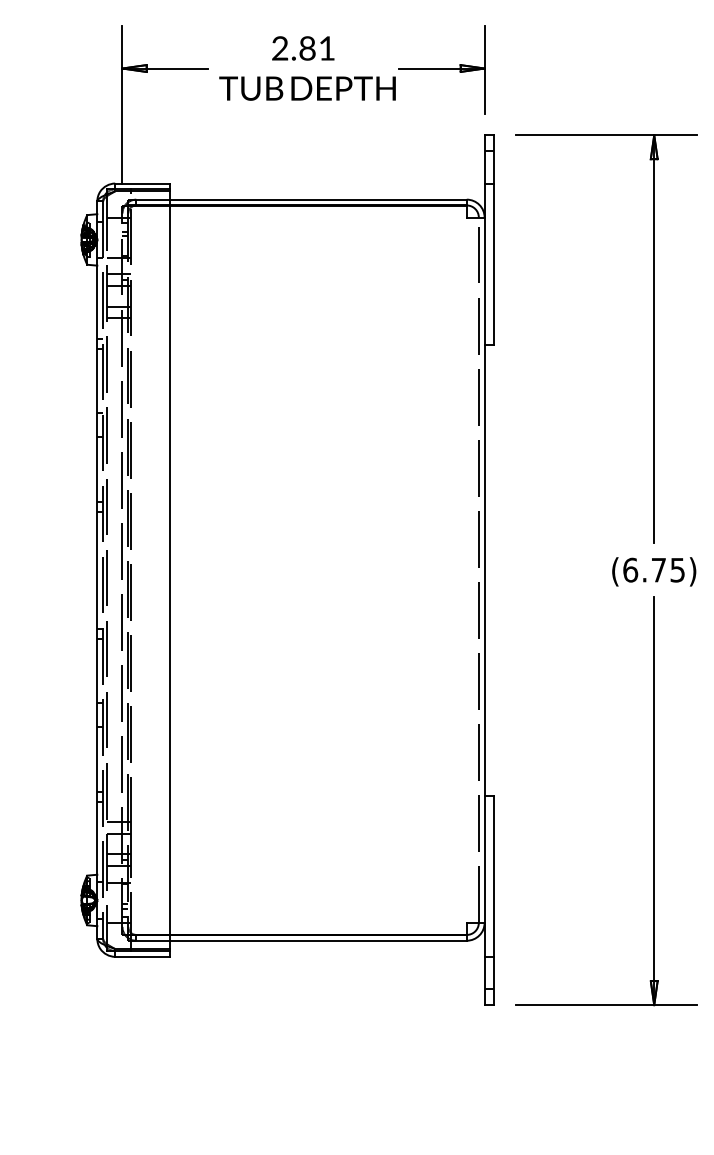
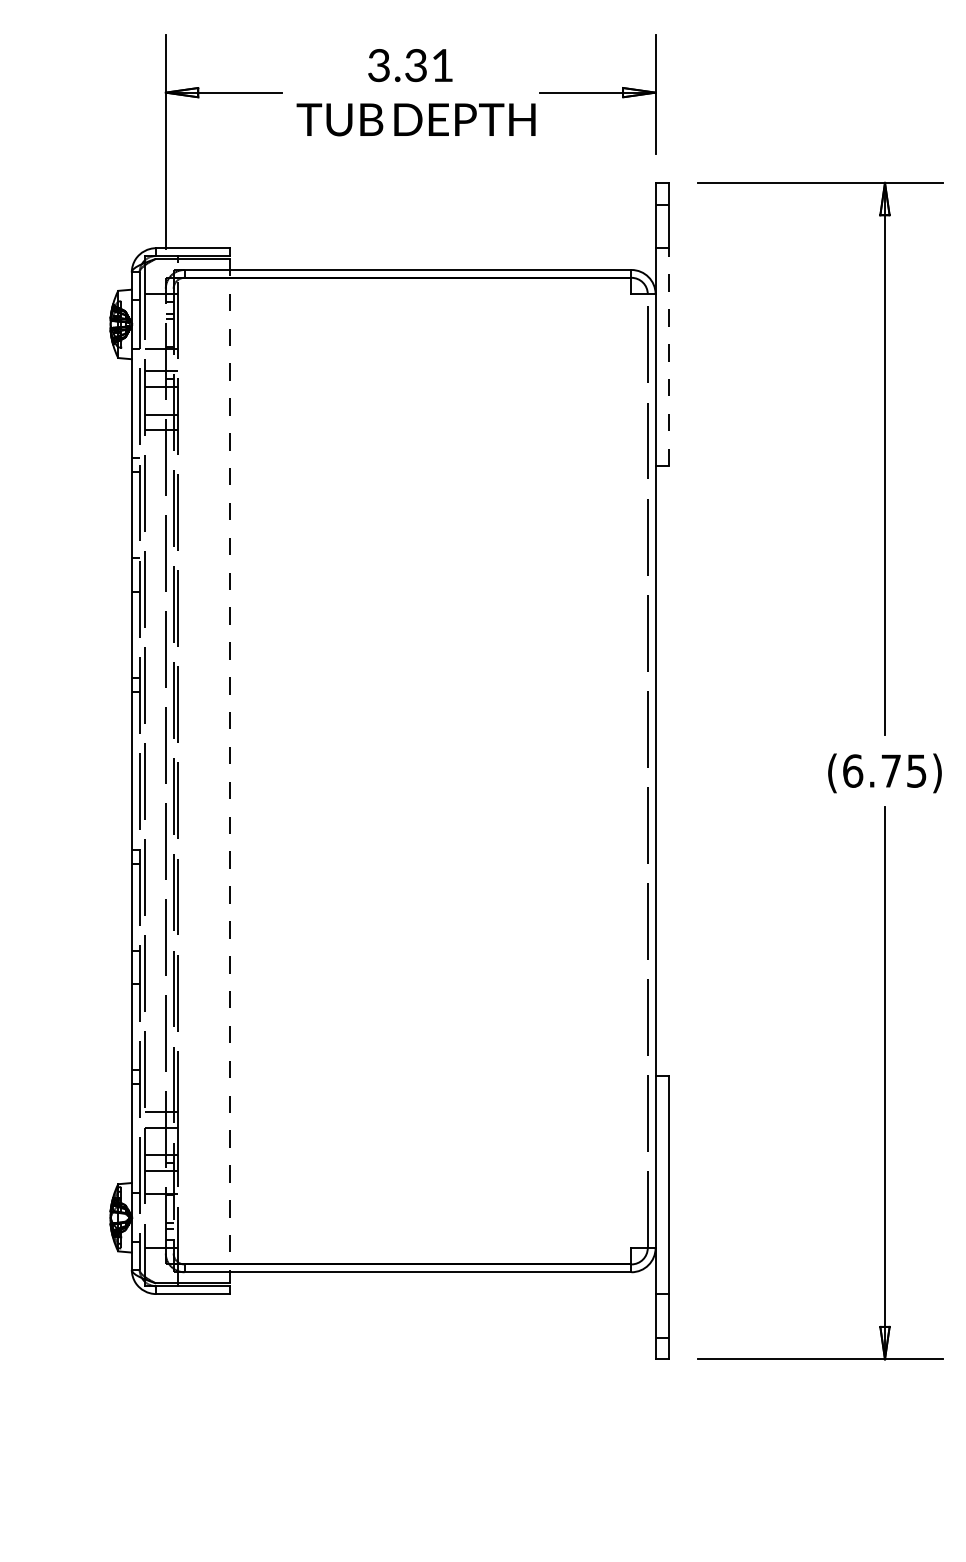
text: (293, 48) -> (397, 65), 2.81 -> 3.31
line: (494, 264) -> (668, 357), solid -> dashed
line: (169, 570) -> (229, 771), solid -> dashed

